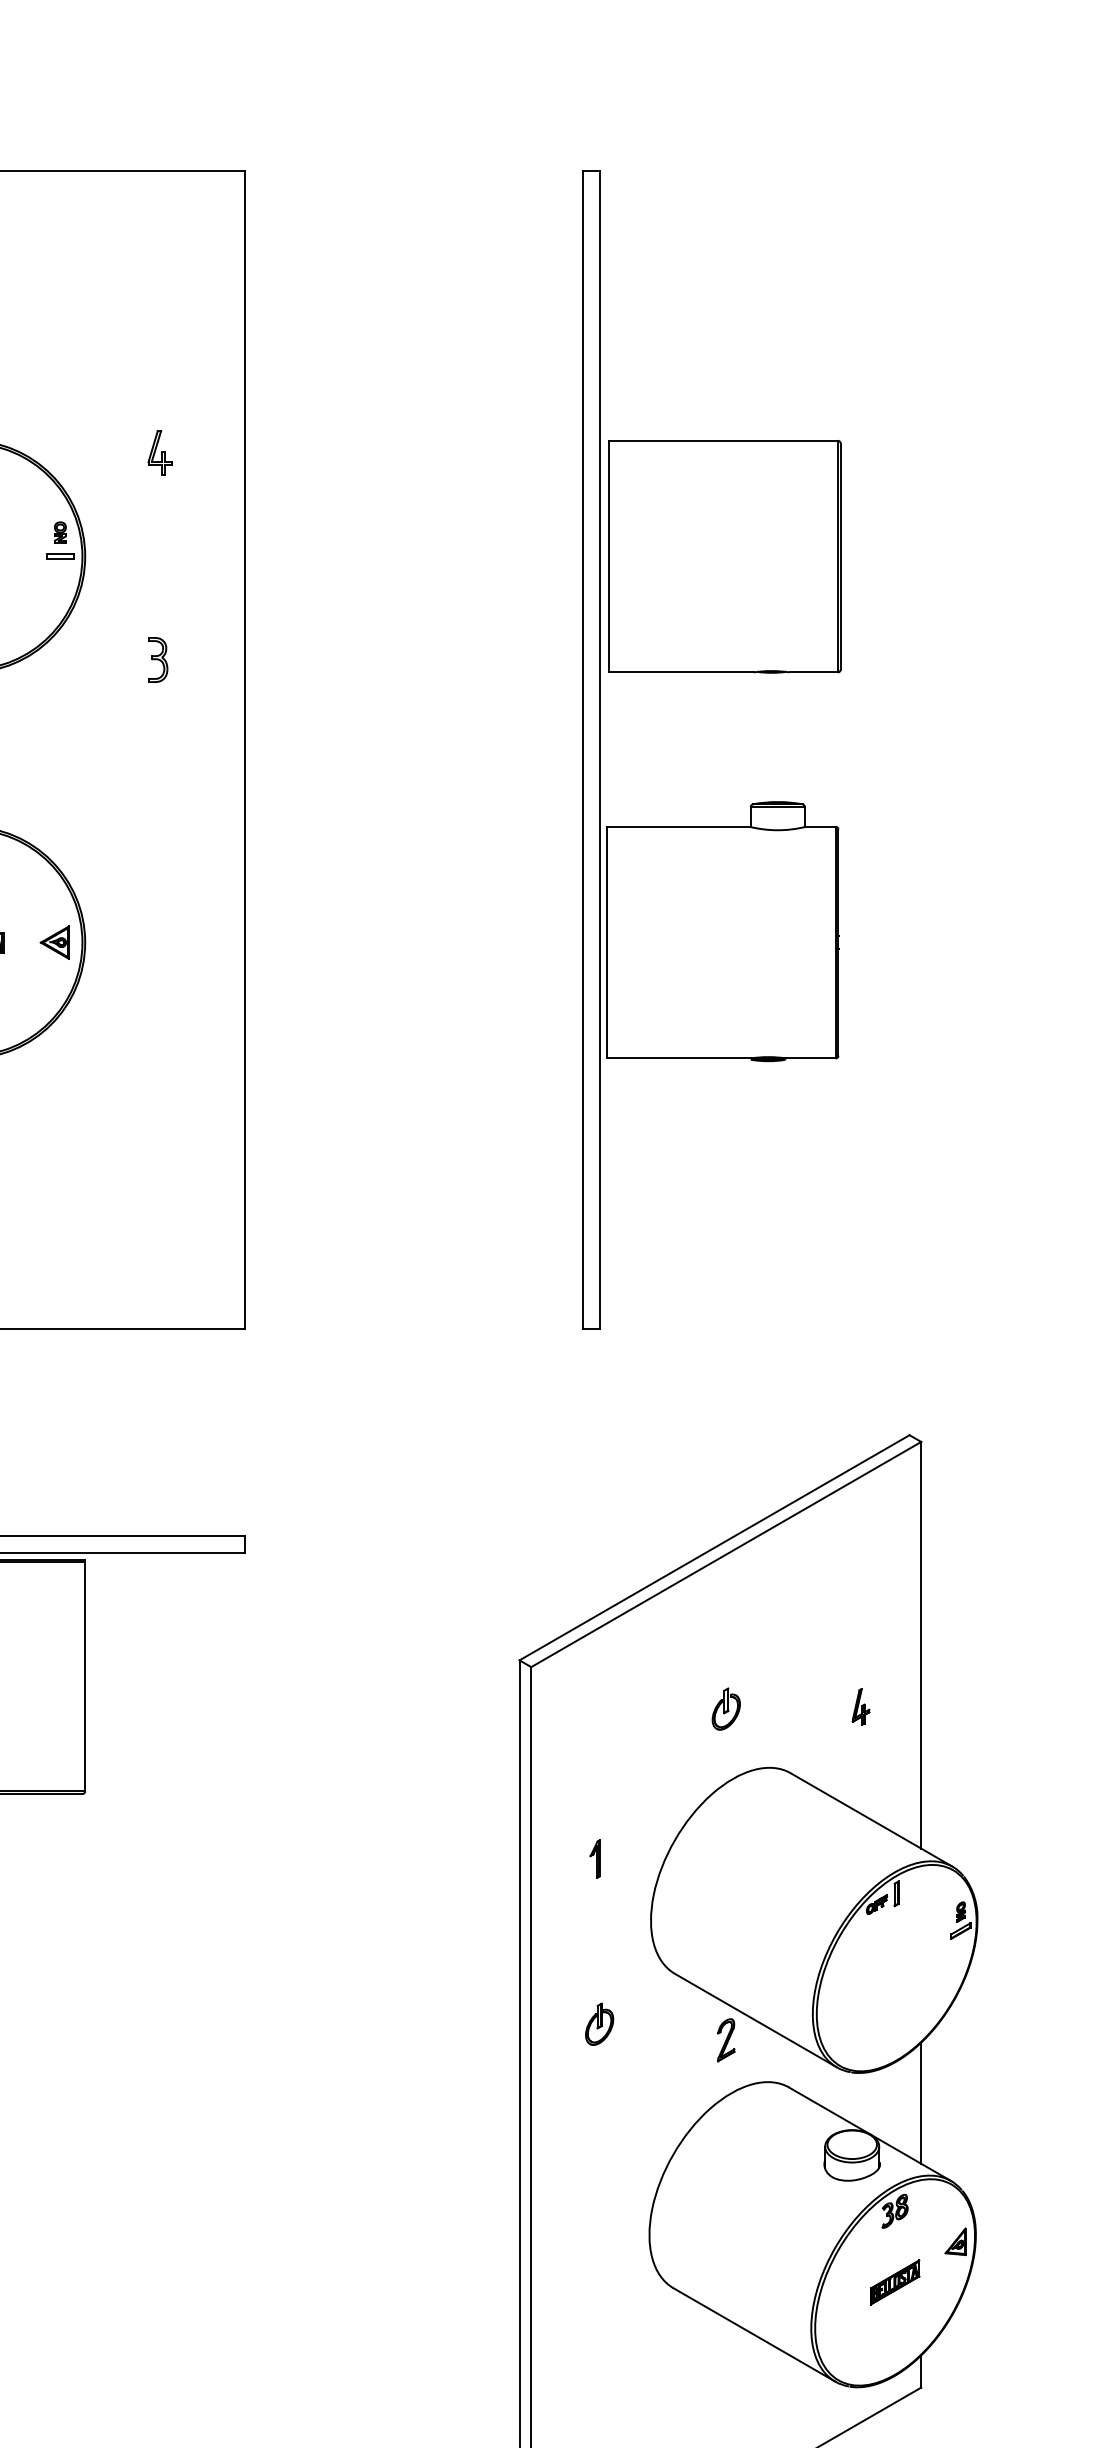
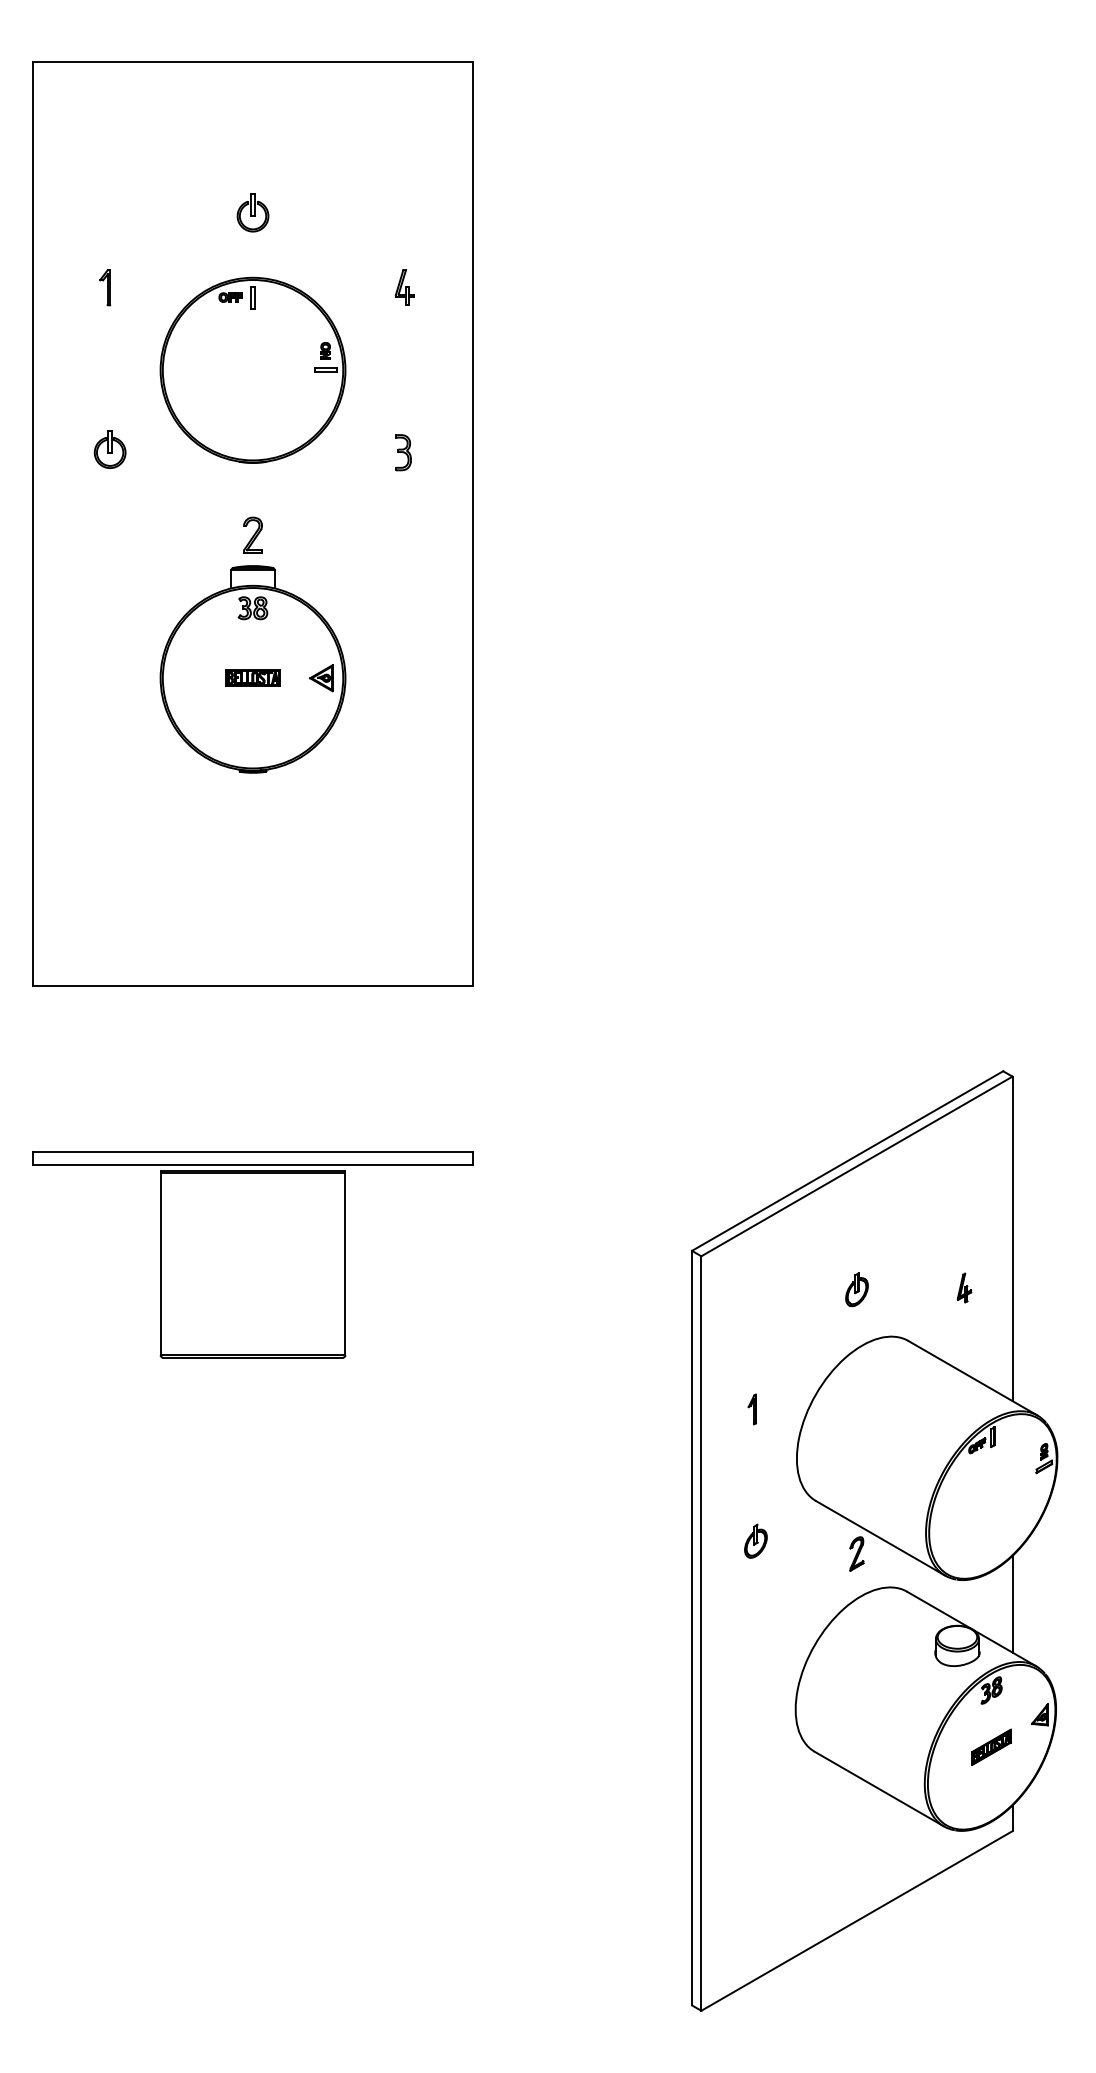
part: (750, 803) -> (876, 567), removed

